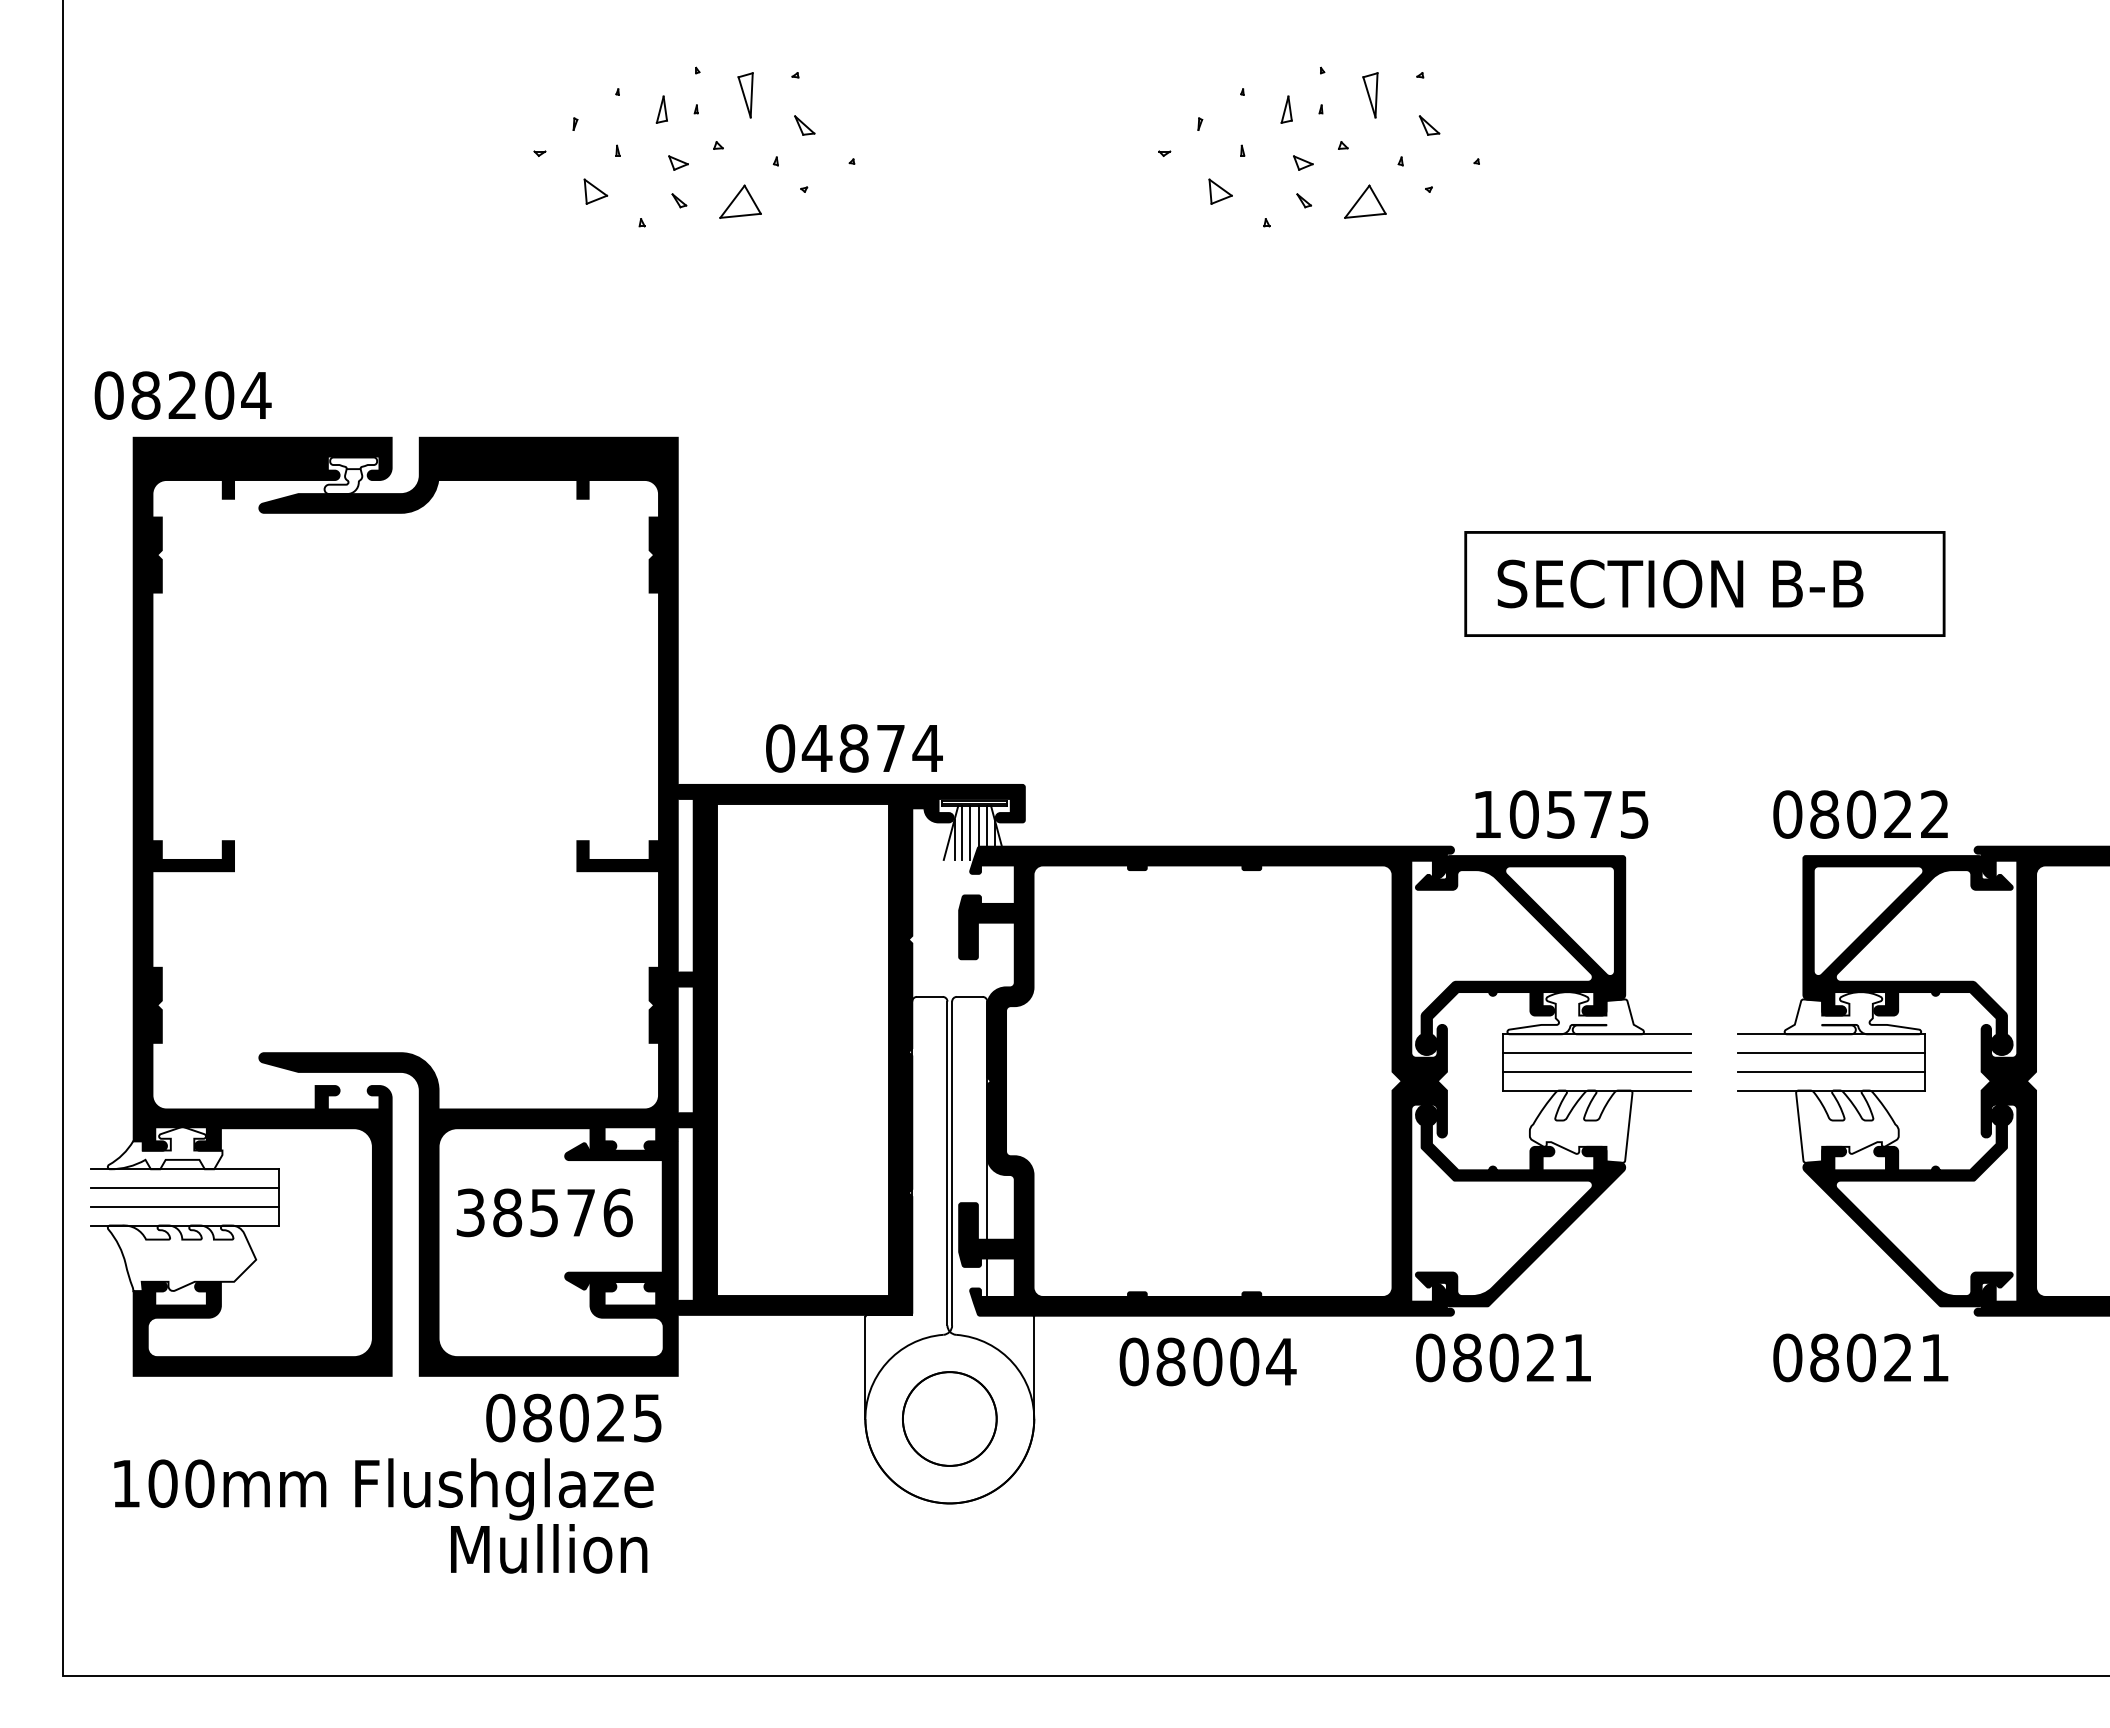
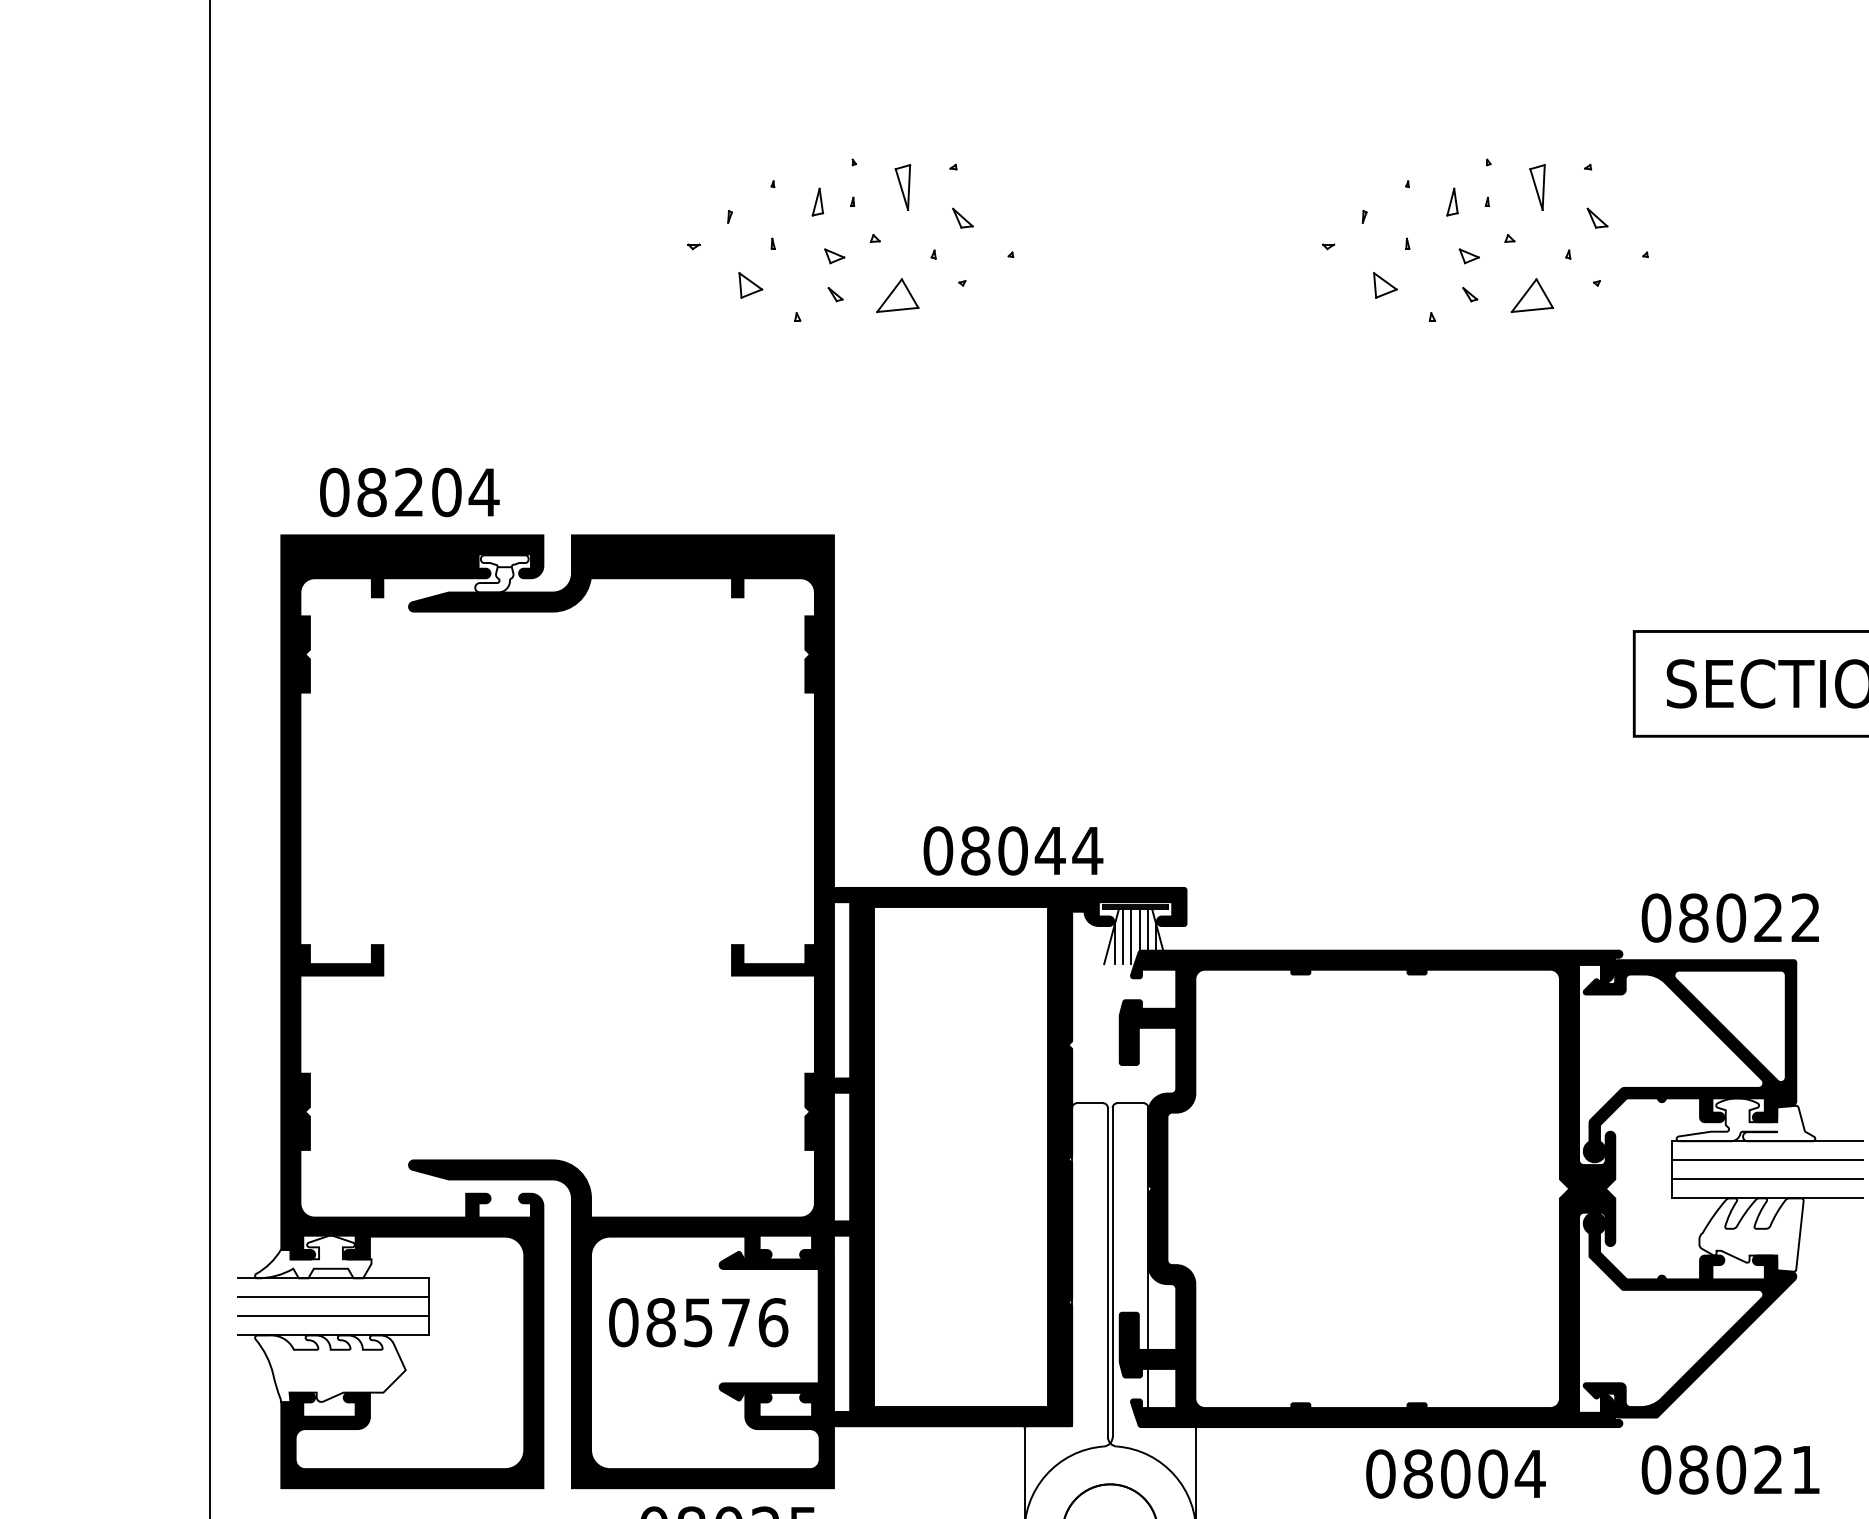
text: (182, 395) -> (409, 492), moved
text: (853, 748) -> (1012, 850), 04874 -> 08044
text: (1560, 814) -> (1730, 917), 10575 -> 08022
text: (470, 1212) -> (623, 1322), 38576 -> 08576
text: (1503, 1357) -> (1730, 1469), moved
text: (1207, 1361) -> (1455, 1473), moved

